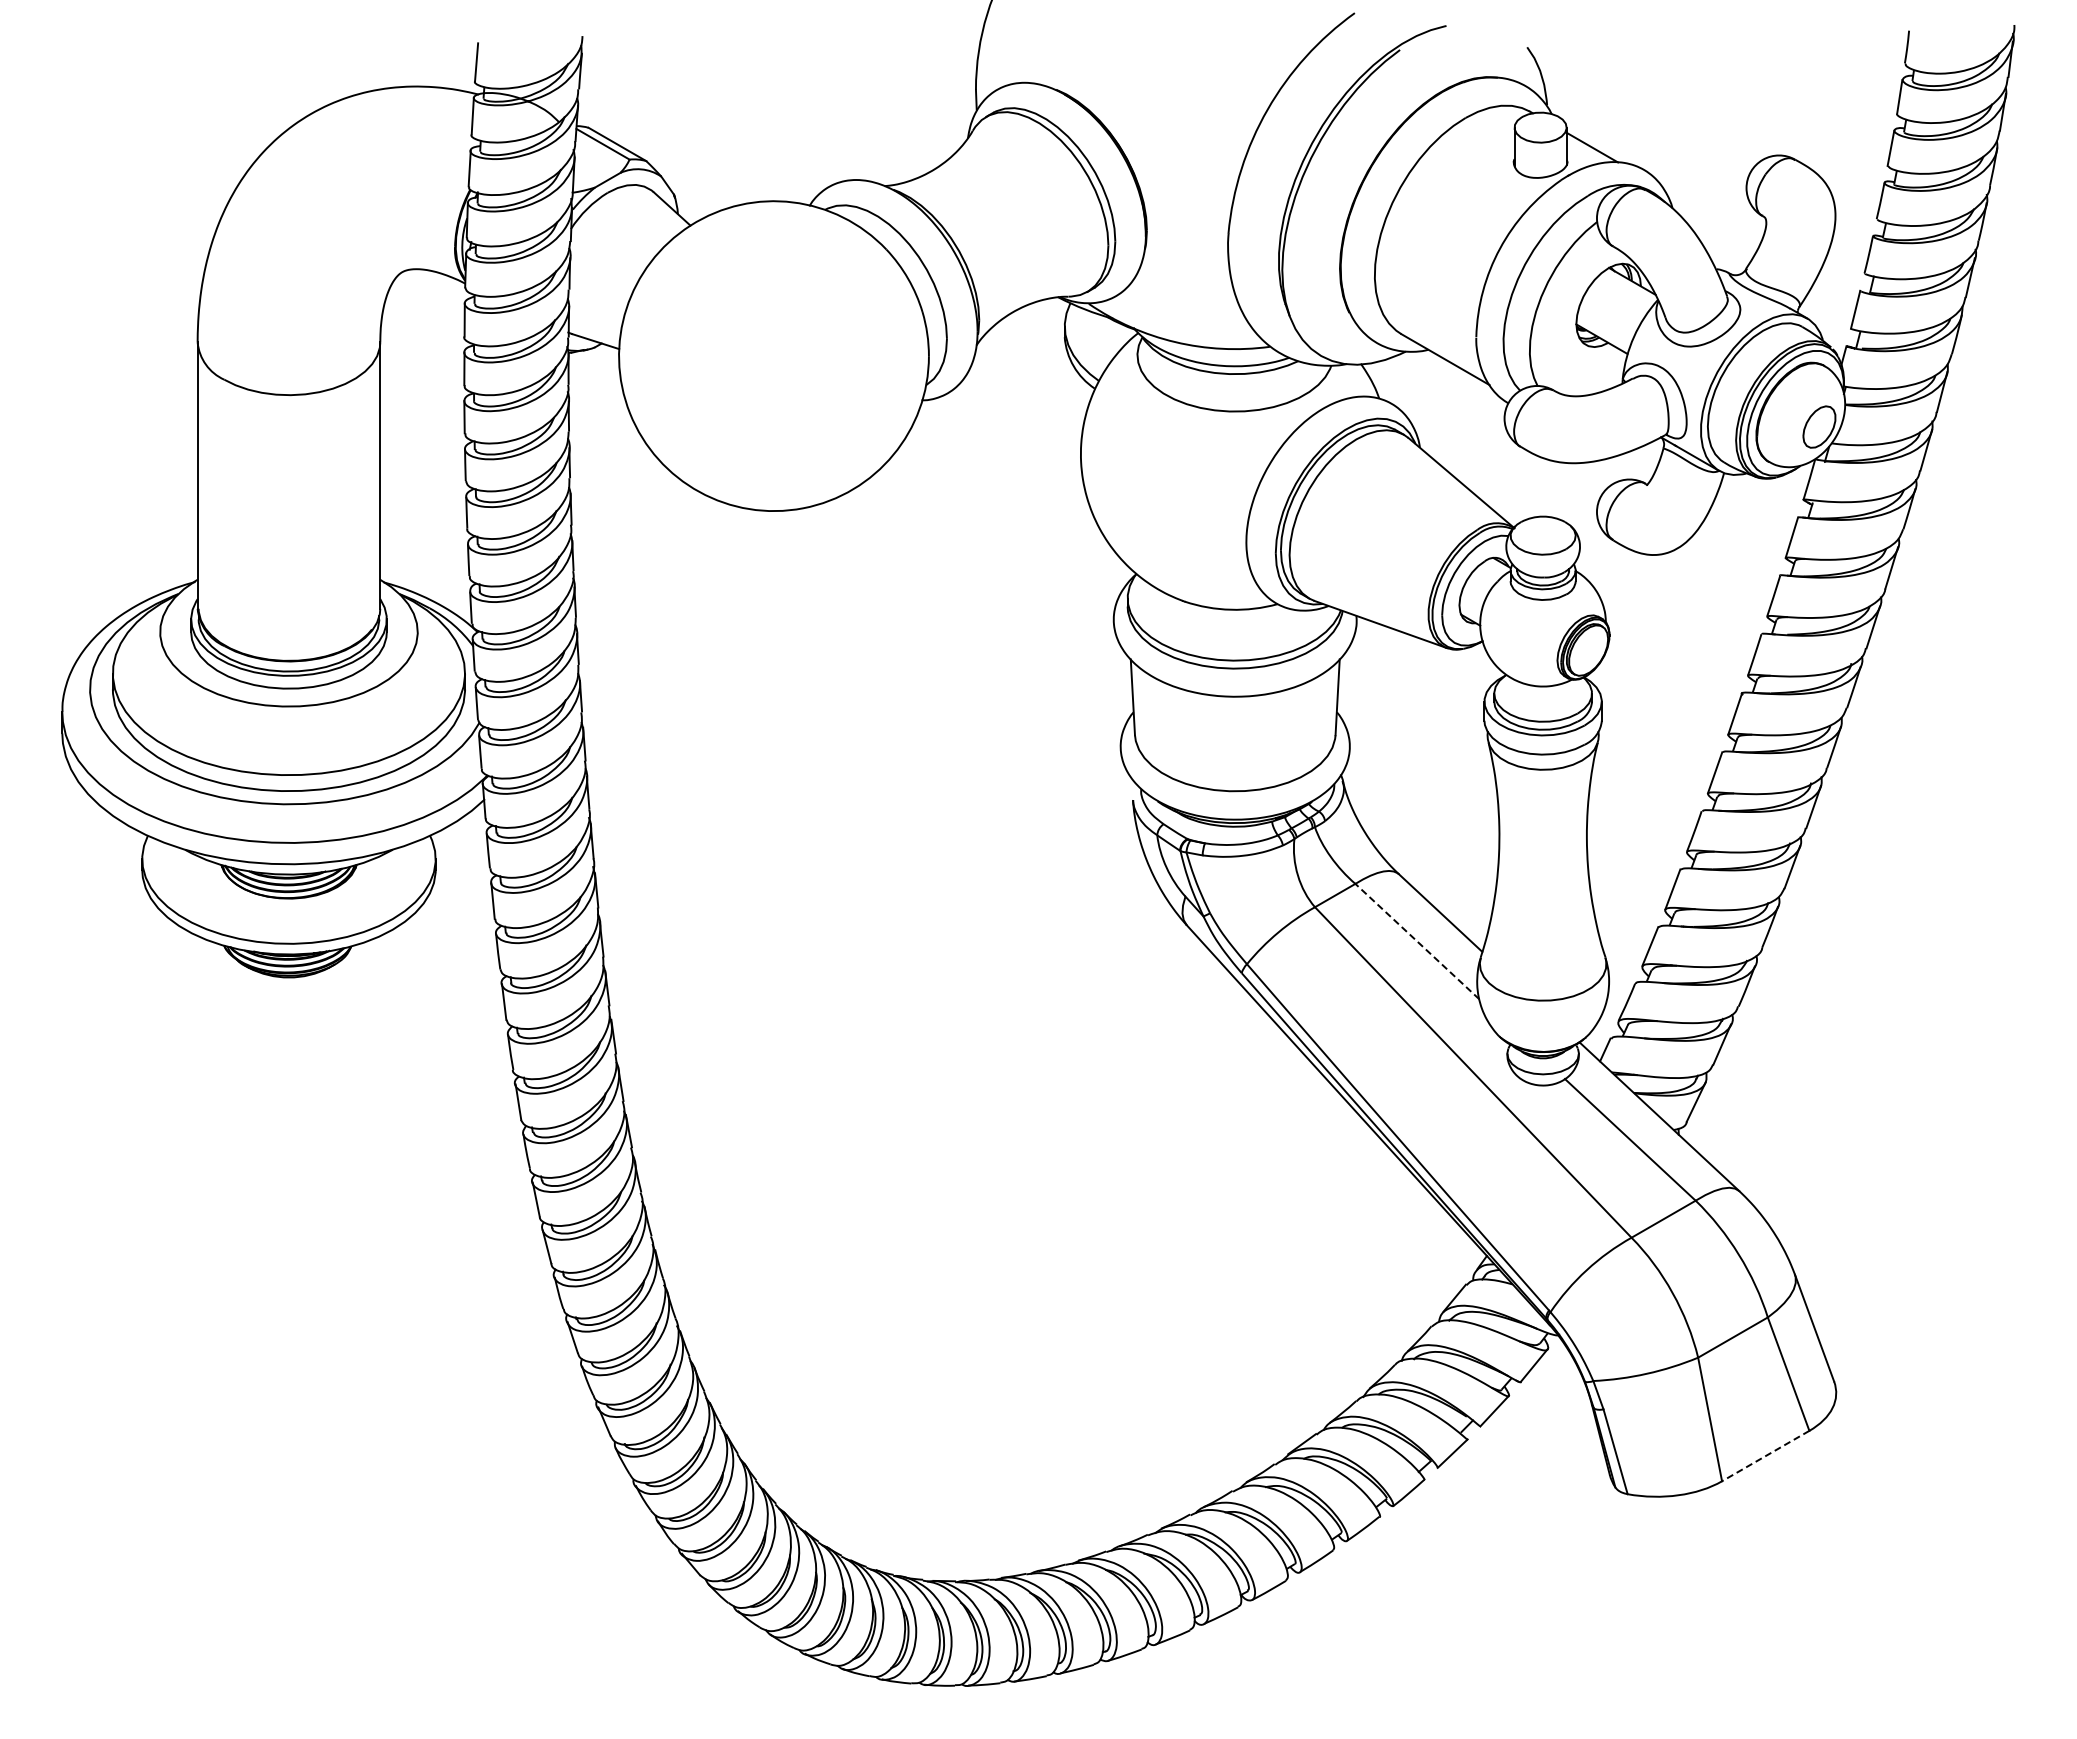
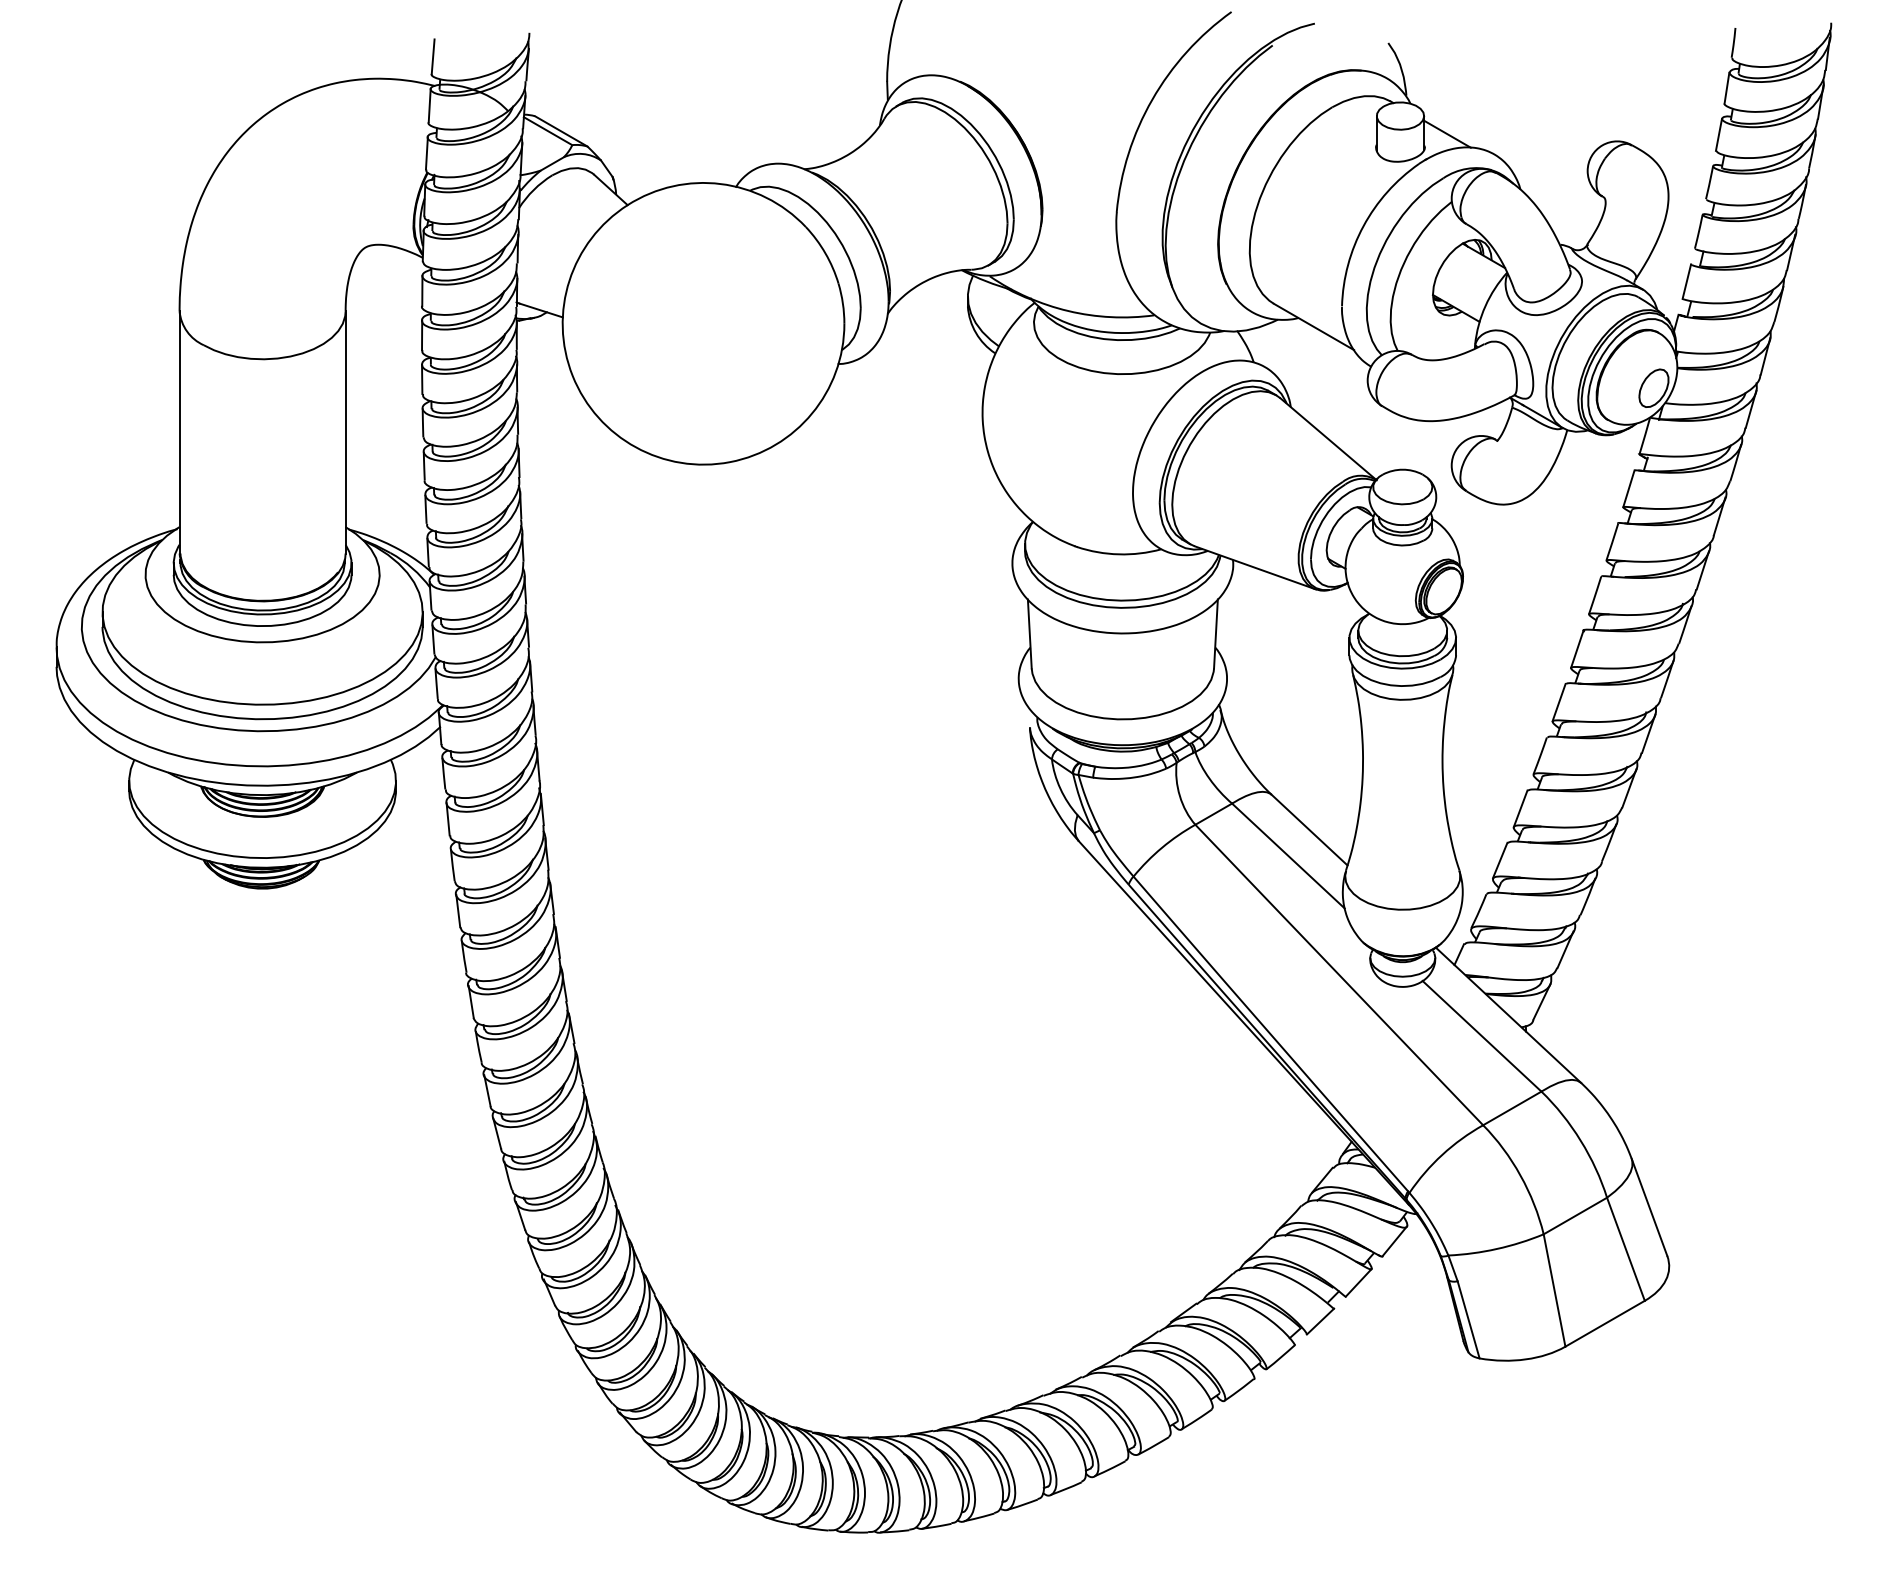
line: (1417, 941) -> (1288, 855), dashed -> solid
line: (1765, 1456) -> (1604, 1324), dashed -> solid

